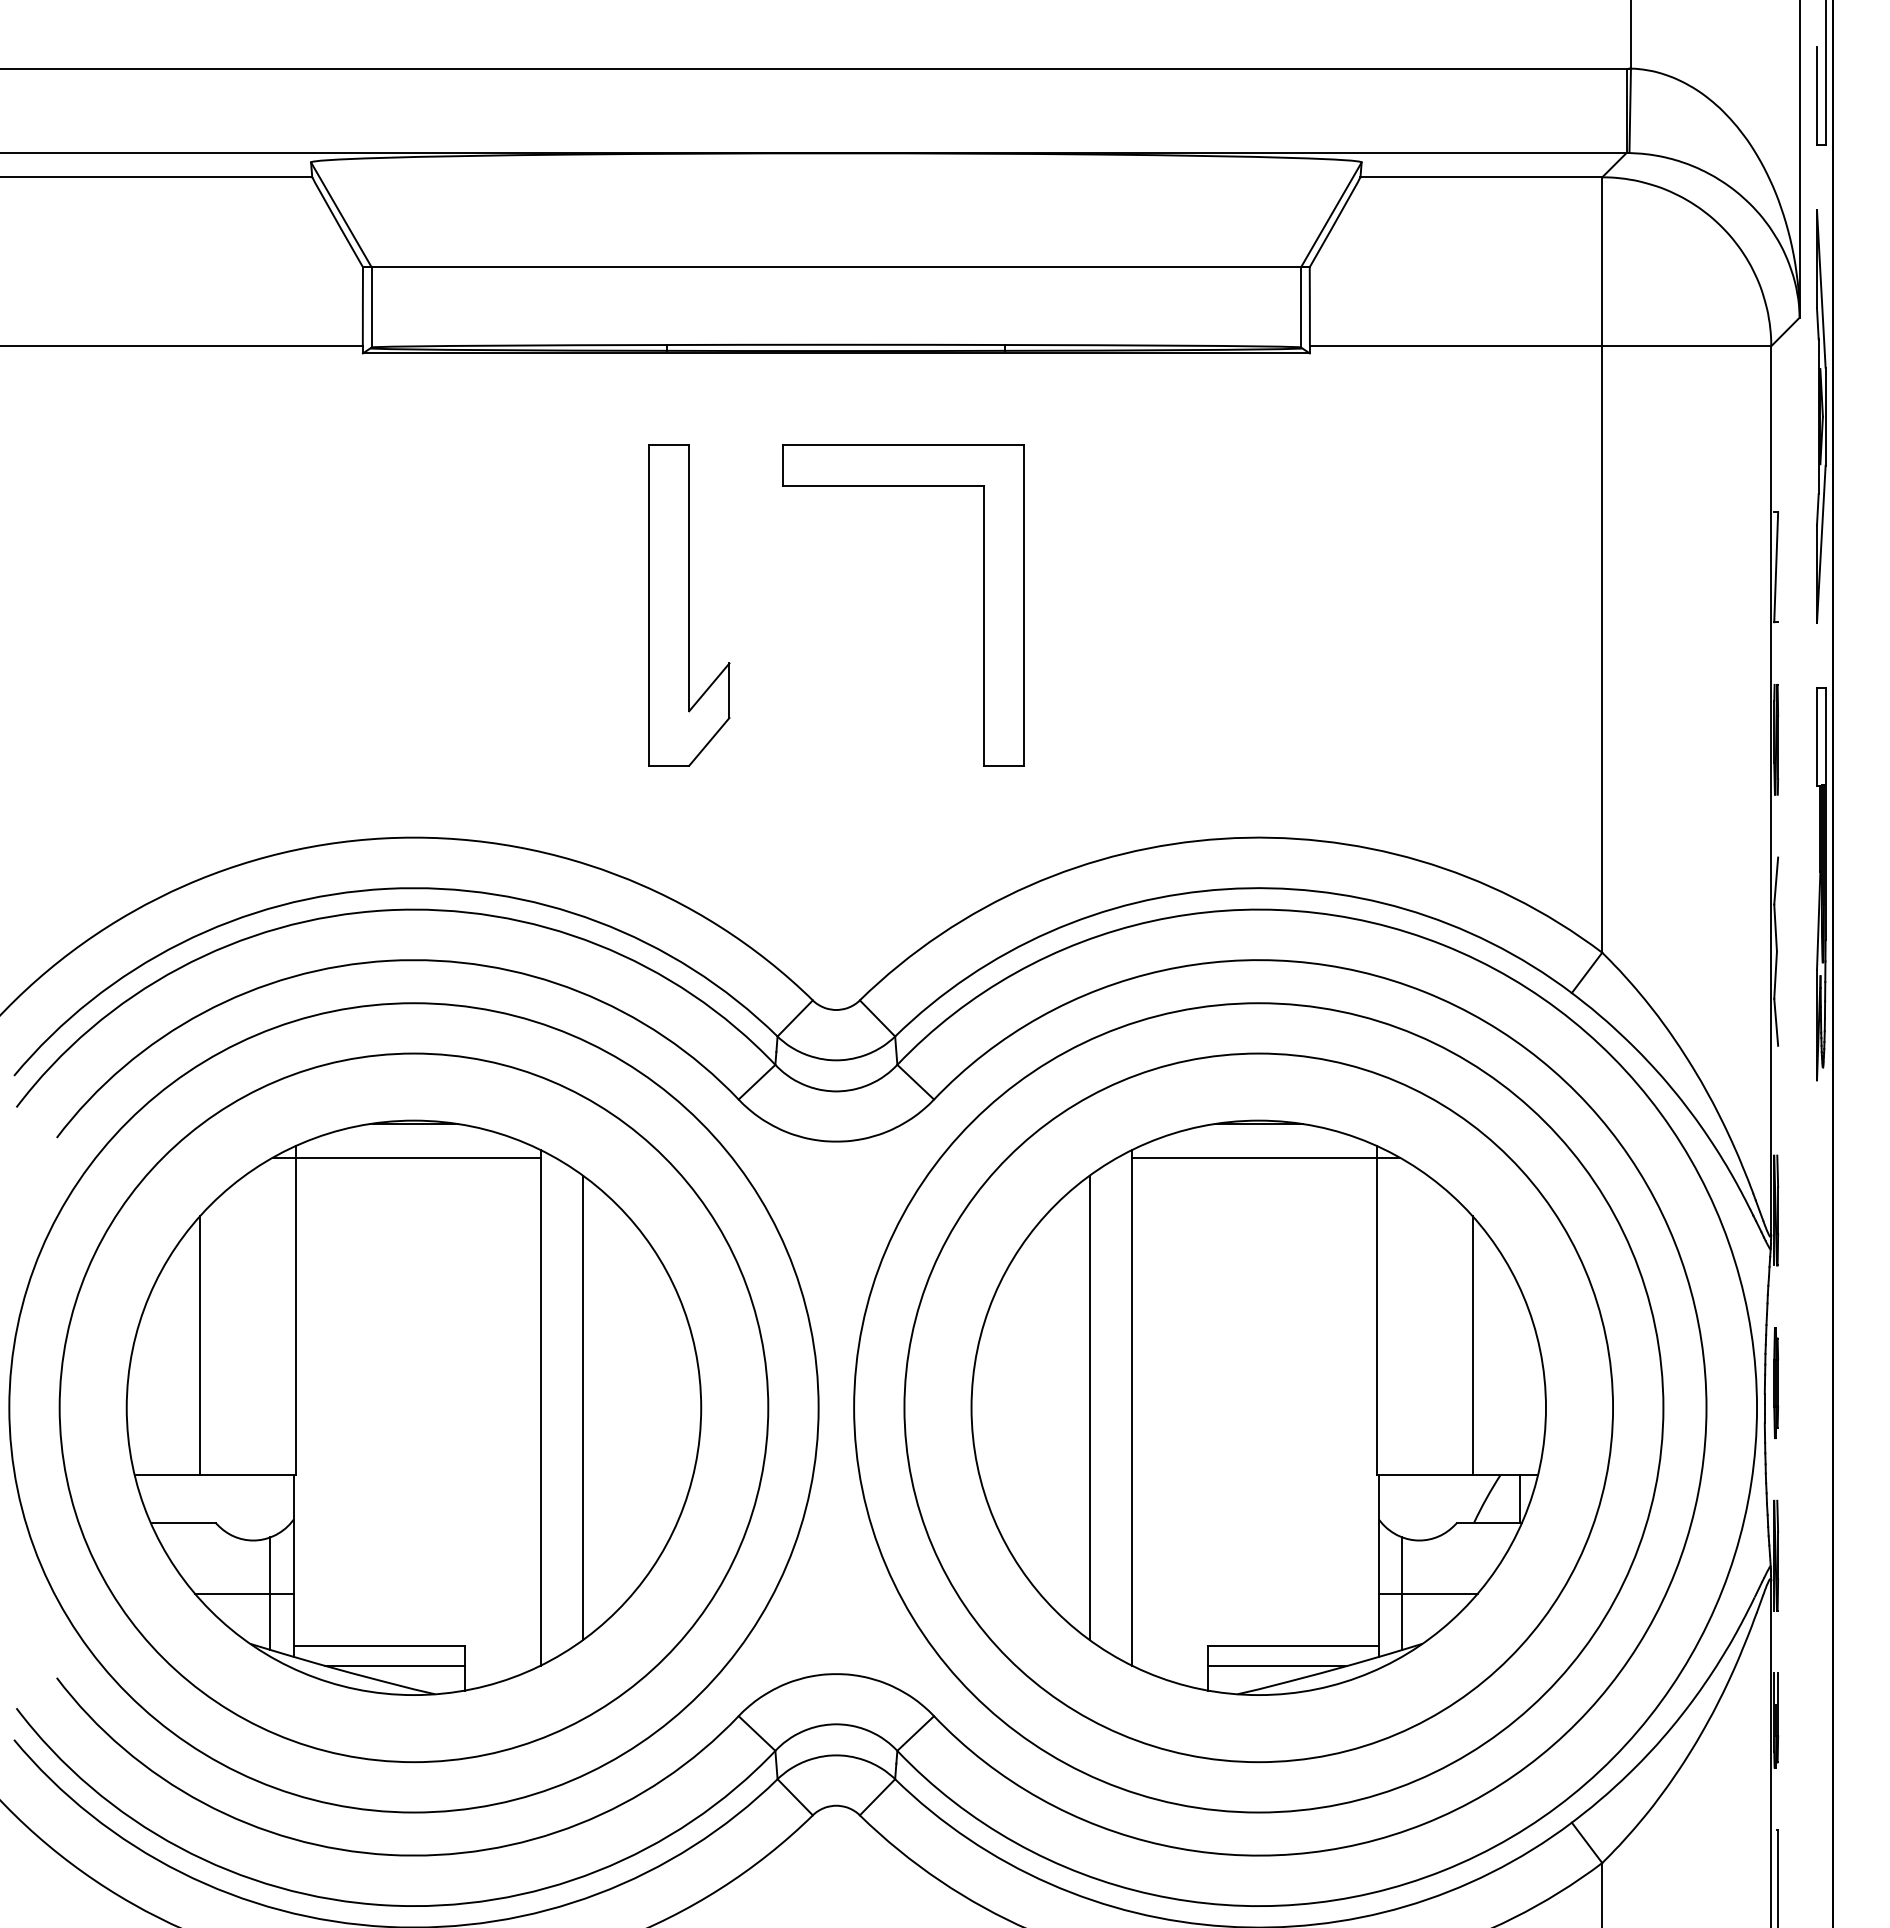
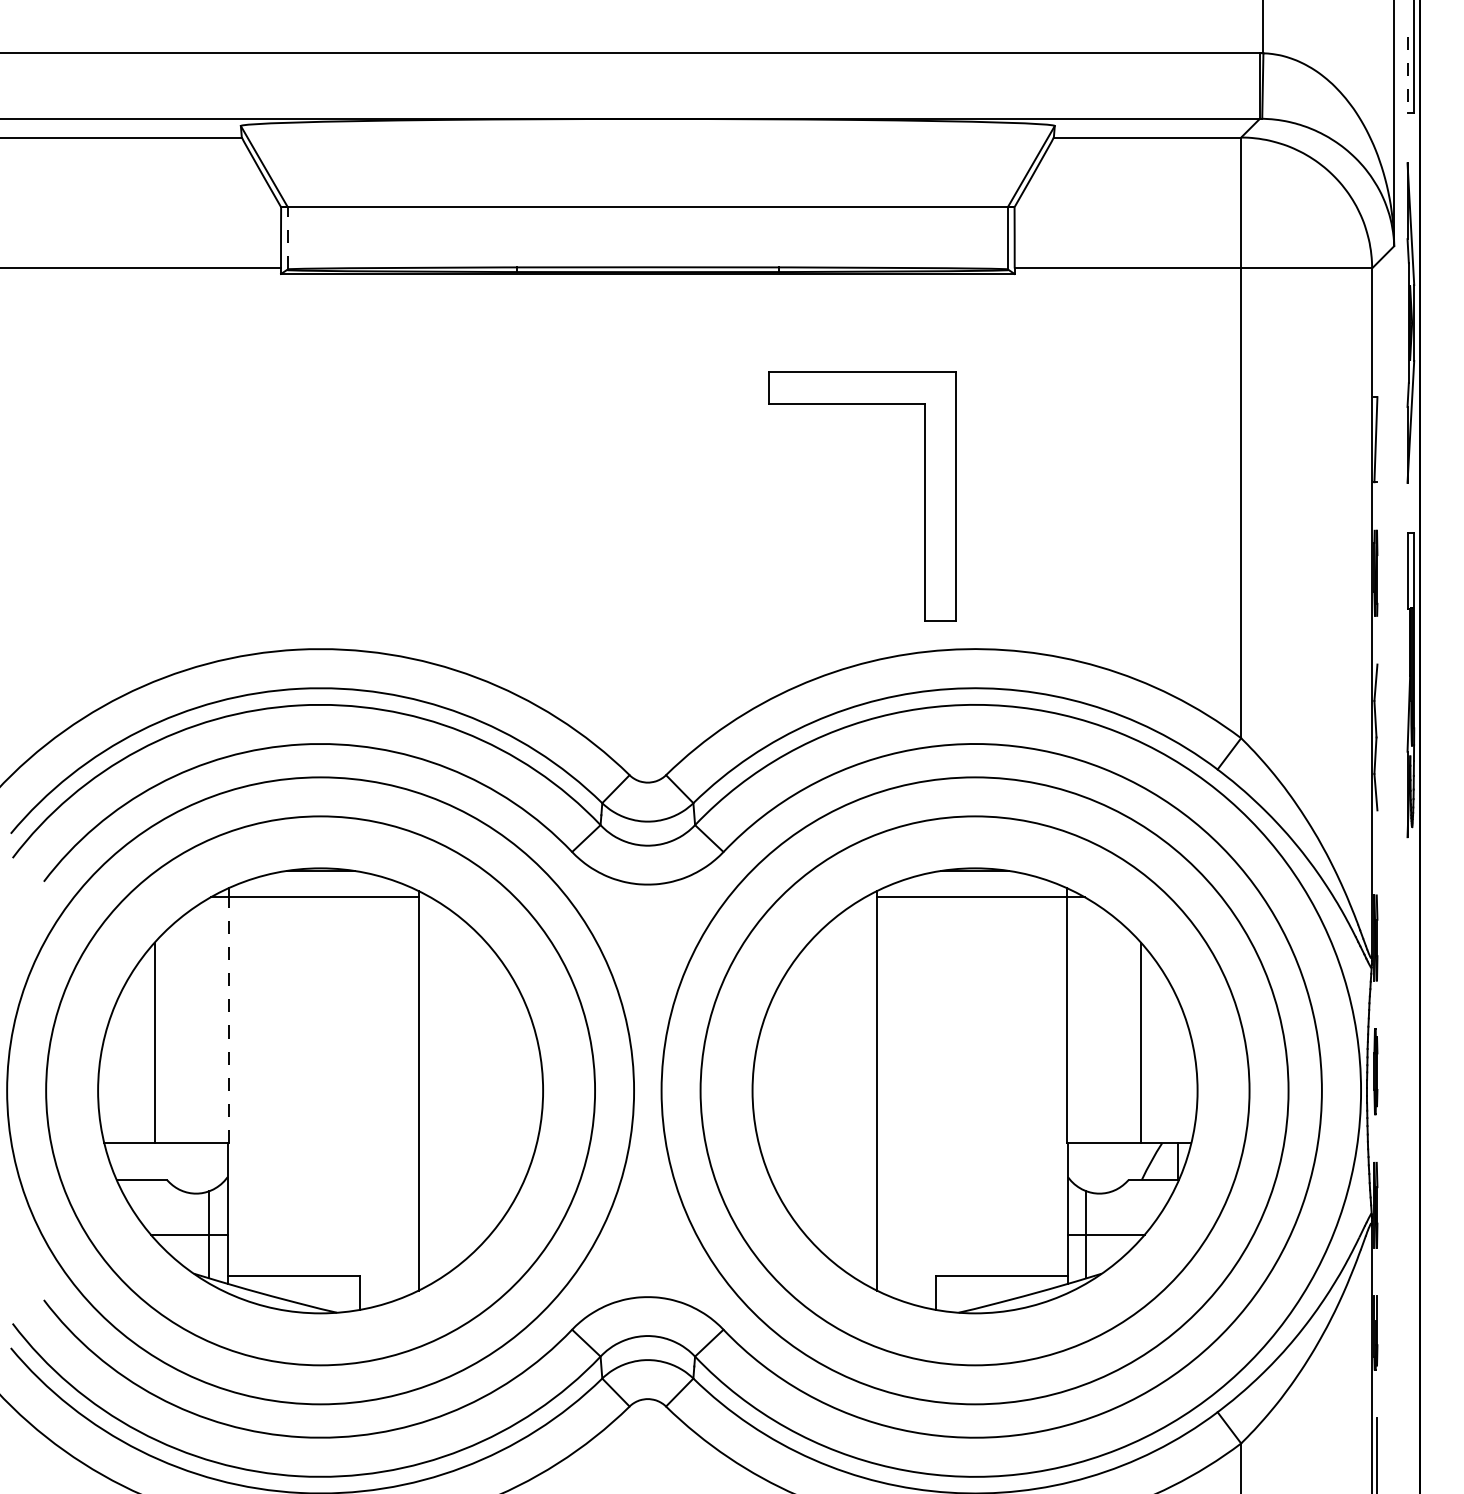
line: (1817, 96) -> (1407, 74), solid -> dashed
line: (371, 306) -> (287, 237), solid -> dashed
part: (689, 605) -> (534, 469), removed
part: (983, 605) -> (924, 496), moved
line: (295, 1316) -> (228, 1020), solid -> dashed
line: (582, 1407) -> (451, 1090), removed
line: (1089, 1407) -> (843, 1090), removed
line: (394, 1665) -> (305, 1290), removed
line: (1277, 1665) -> (989, 1290), removed

